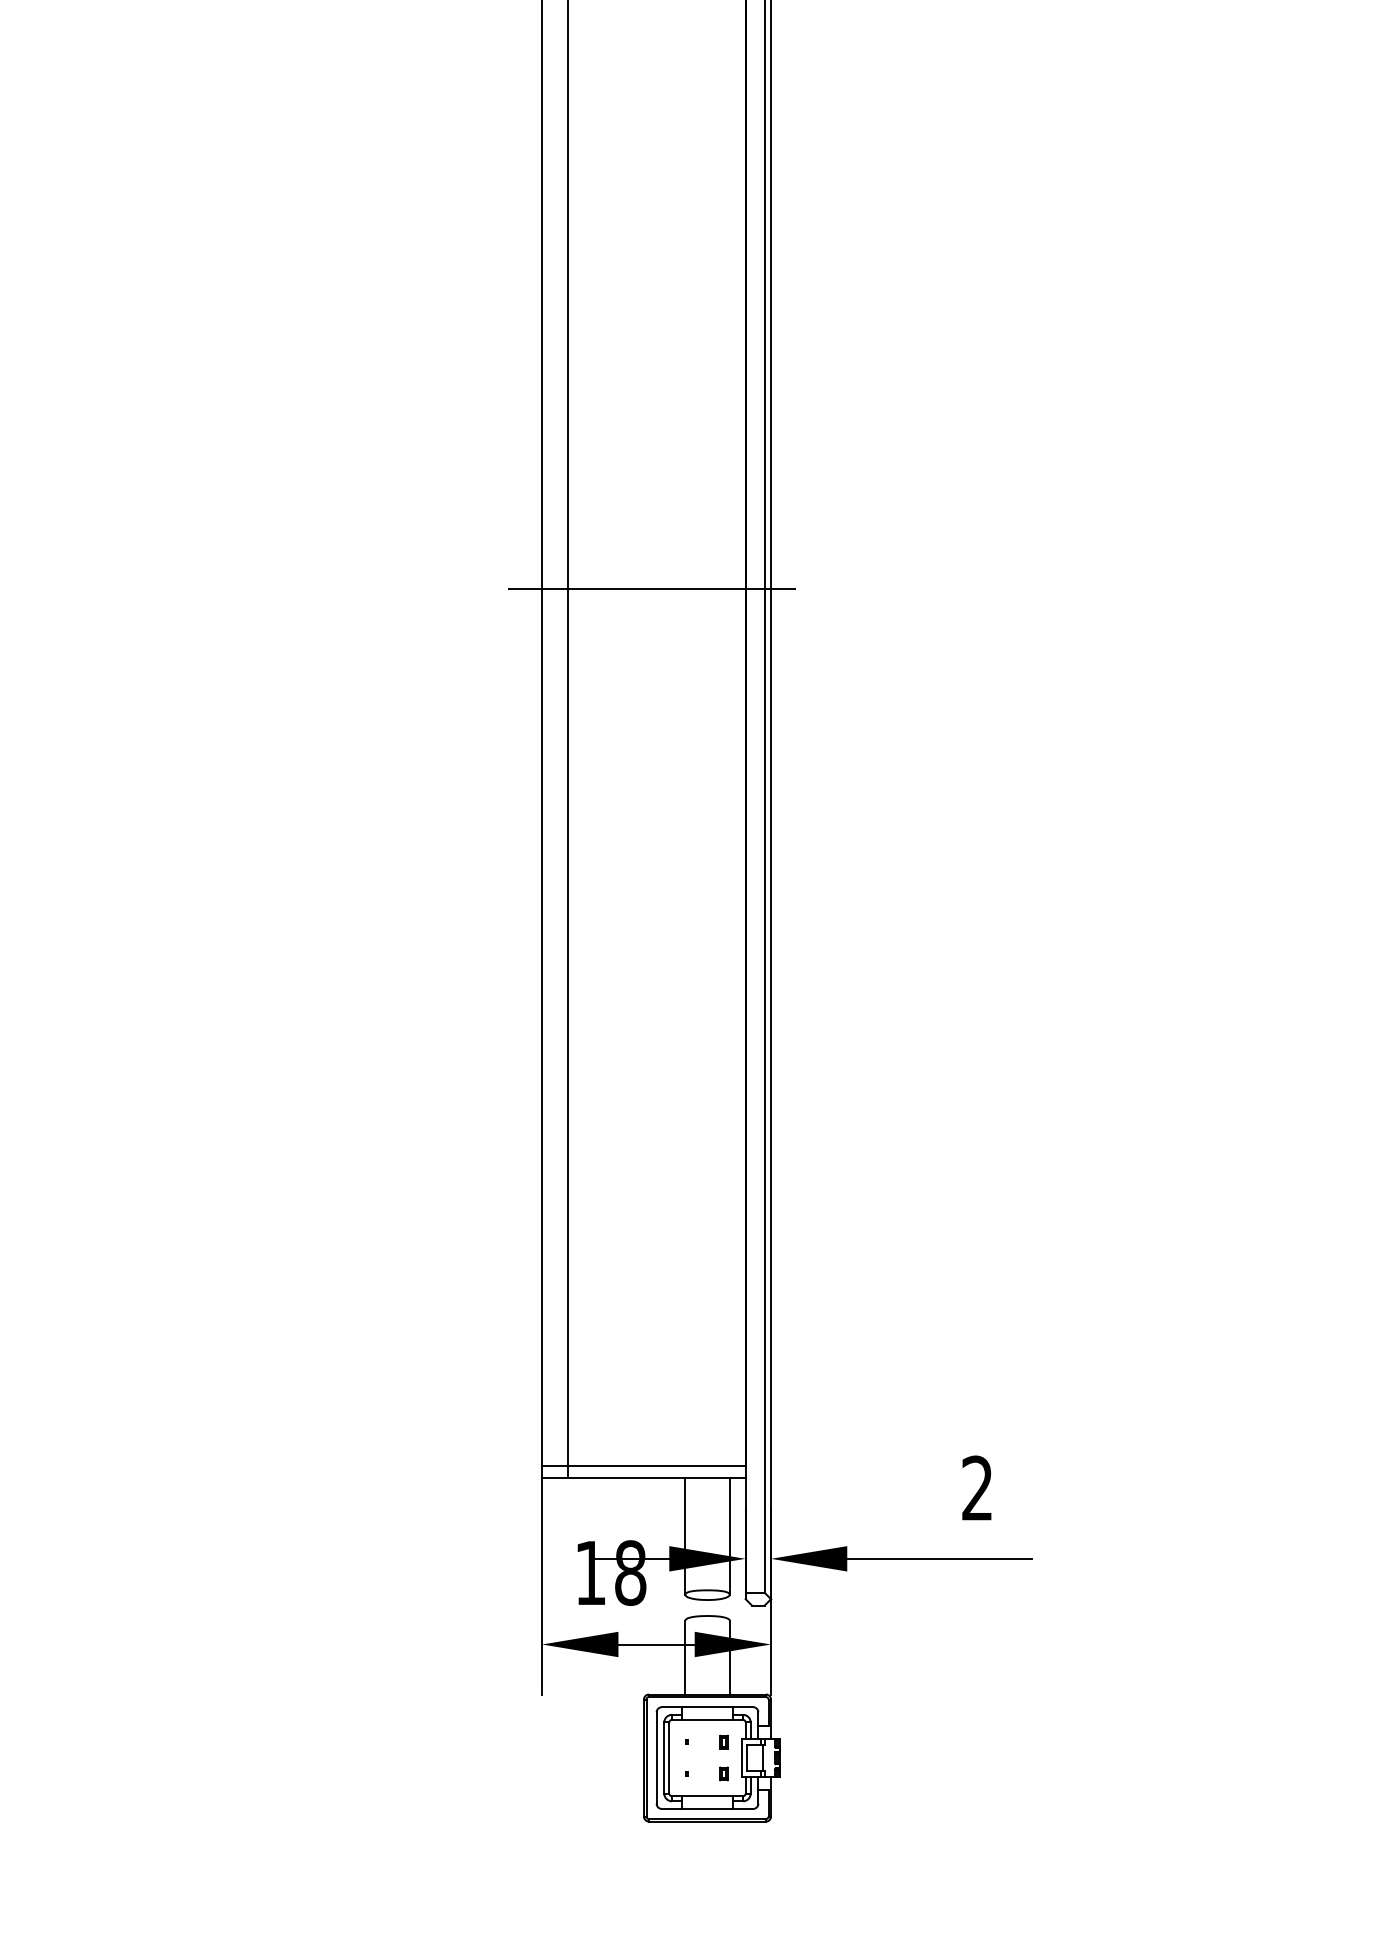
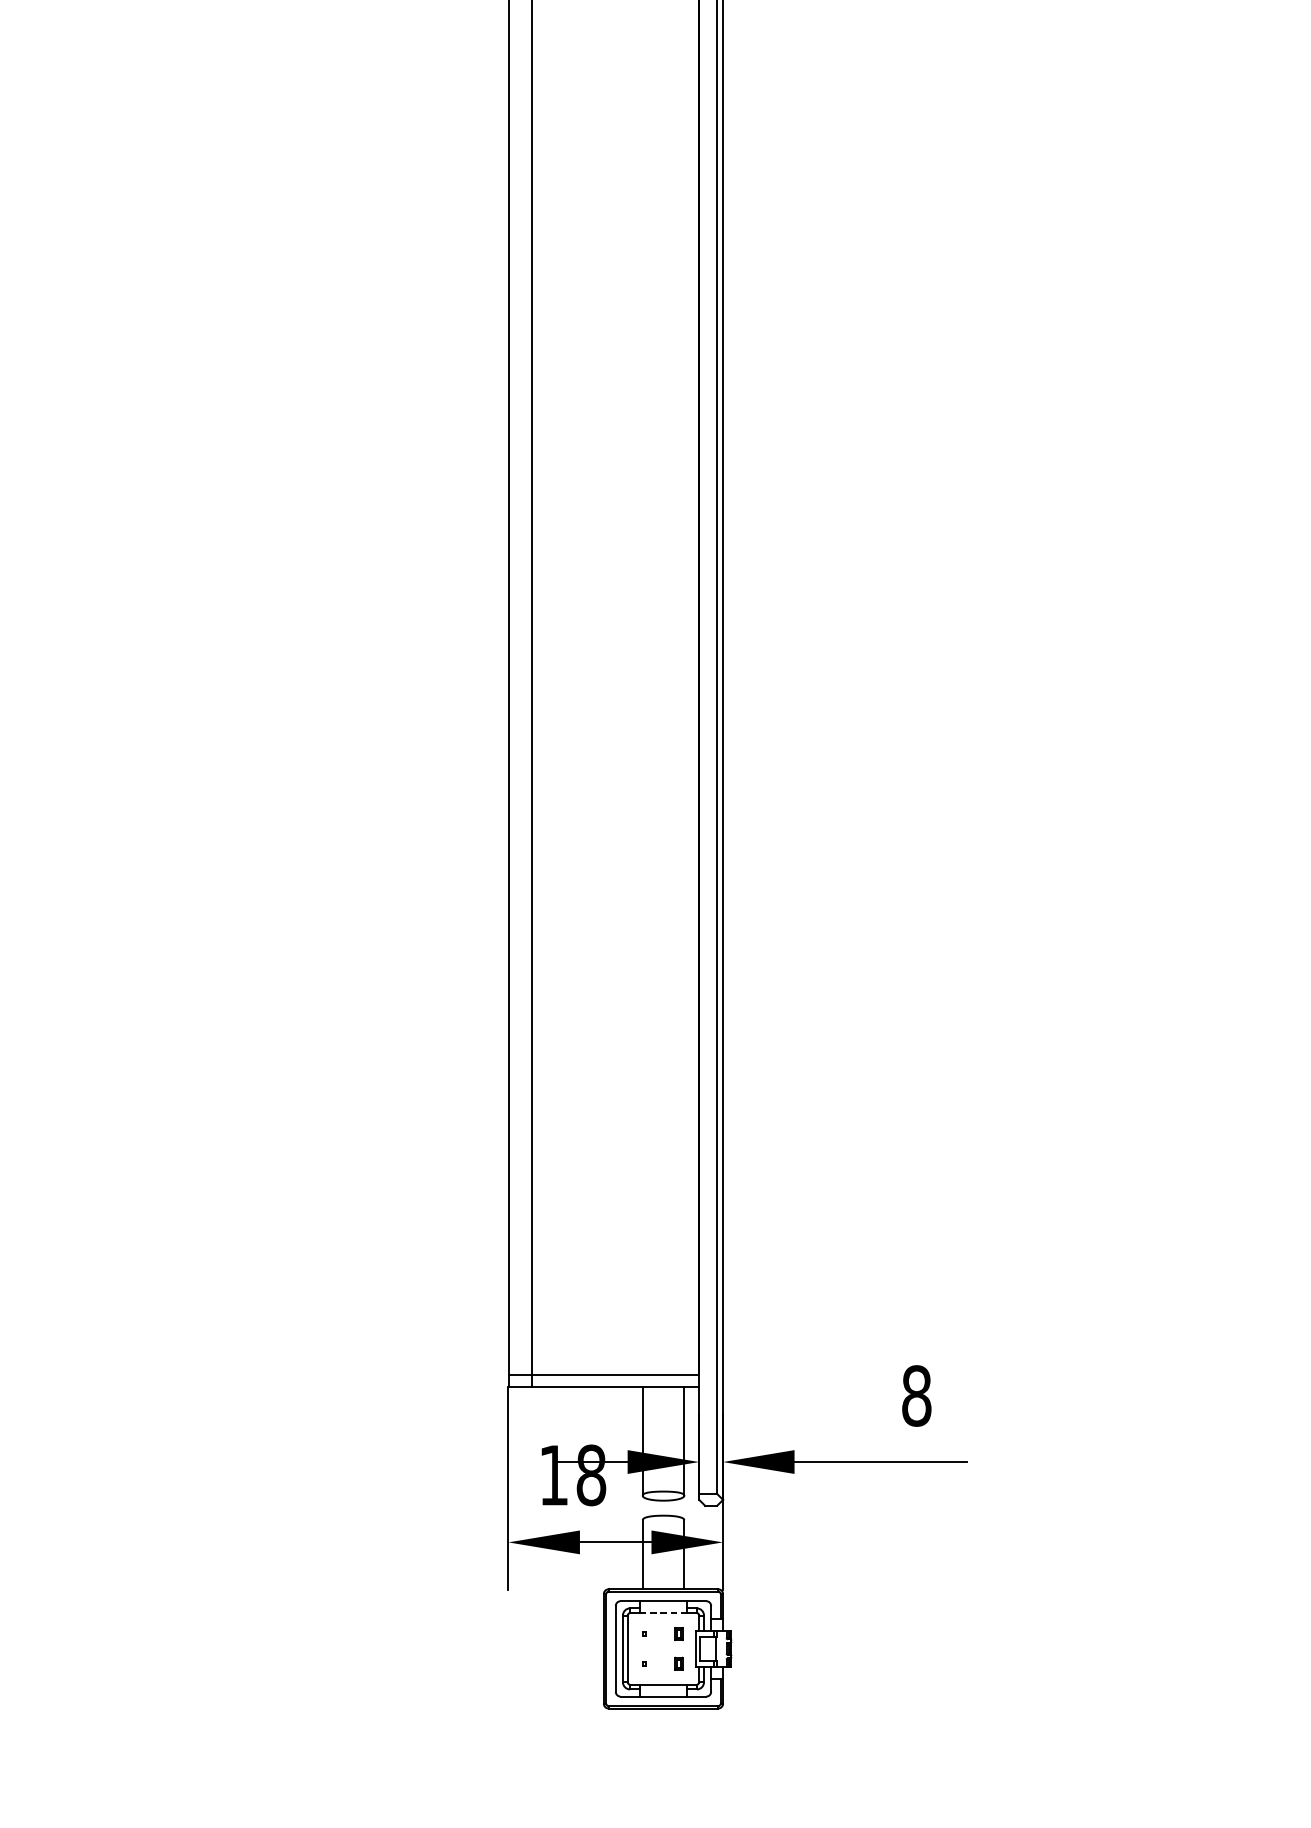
line: (651, 588) -> (610, 551), removed
text: (977, 1488) -> (916, 1396), 2 -> 8
line: (708, 1719) -> (664, 1612), solid -> dashed

